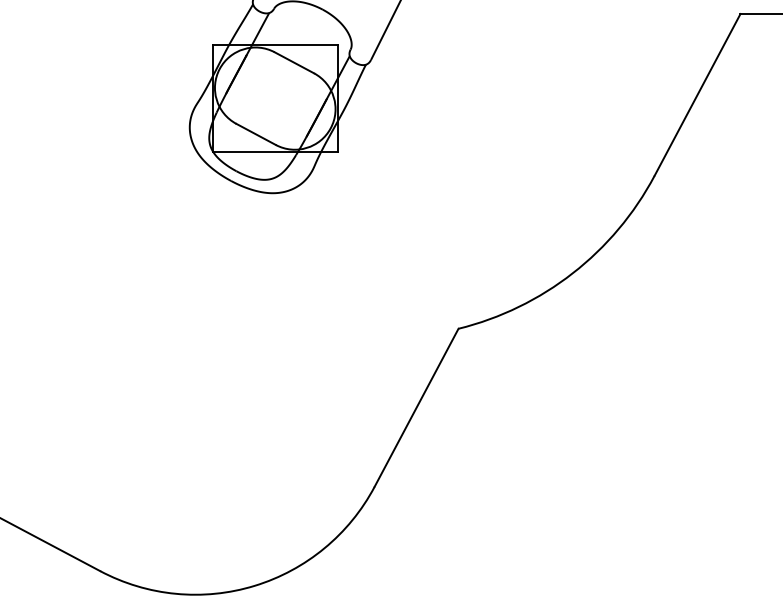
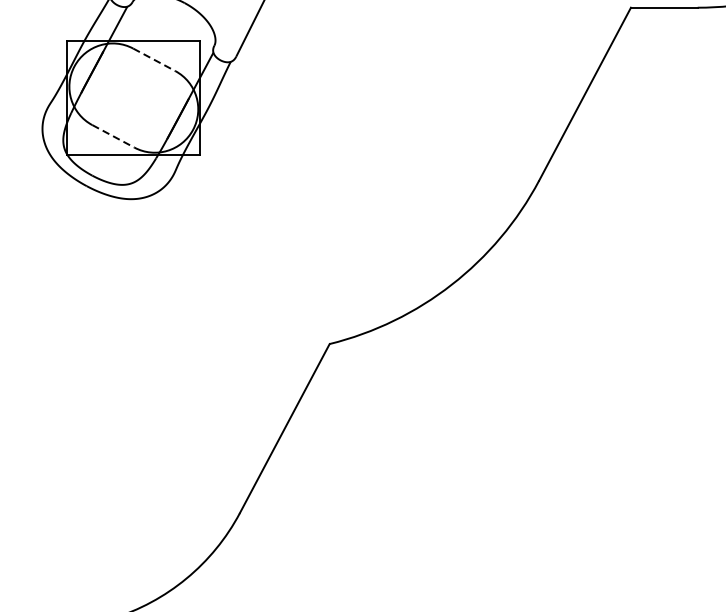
line: (294, 63) -> (154, 60), solid -> dashed
line: (256, 134) -> (113, 136), solid -> dashed

